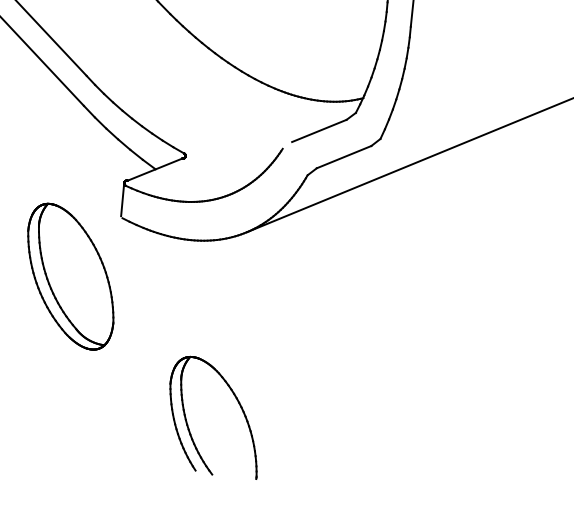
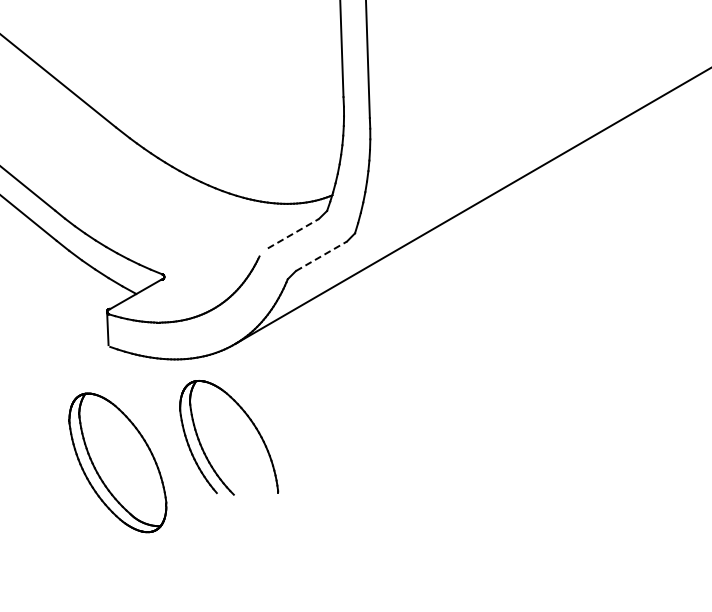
line: (319, 130) -> (293, 233), solid -> dashed
line: (344, 157) -> (321, 256), solid -> dashed
part: (70, 276) -> (117, 462), moved
part: (237, 403) -> (249, 420), moved

